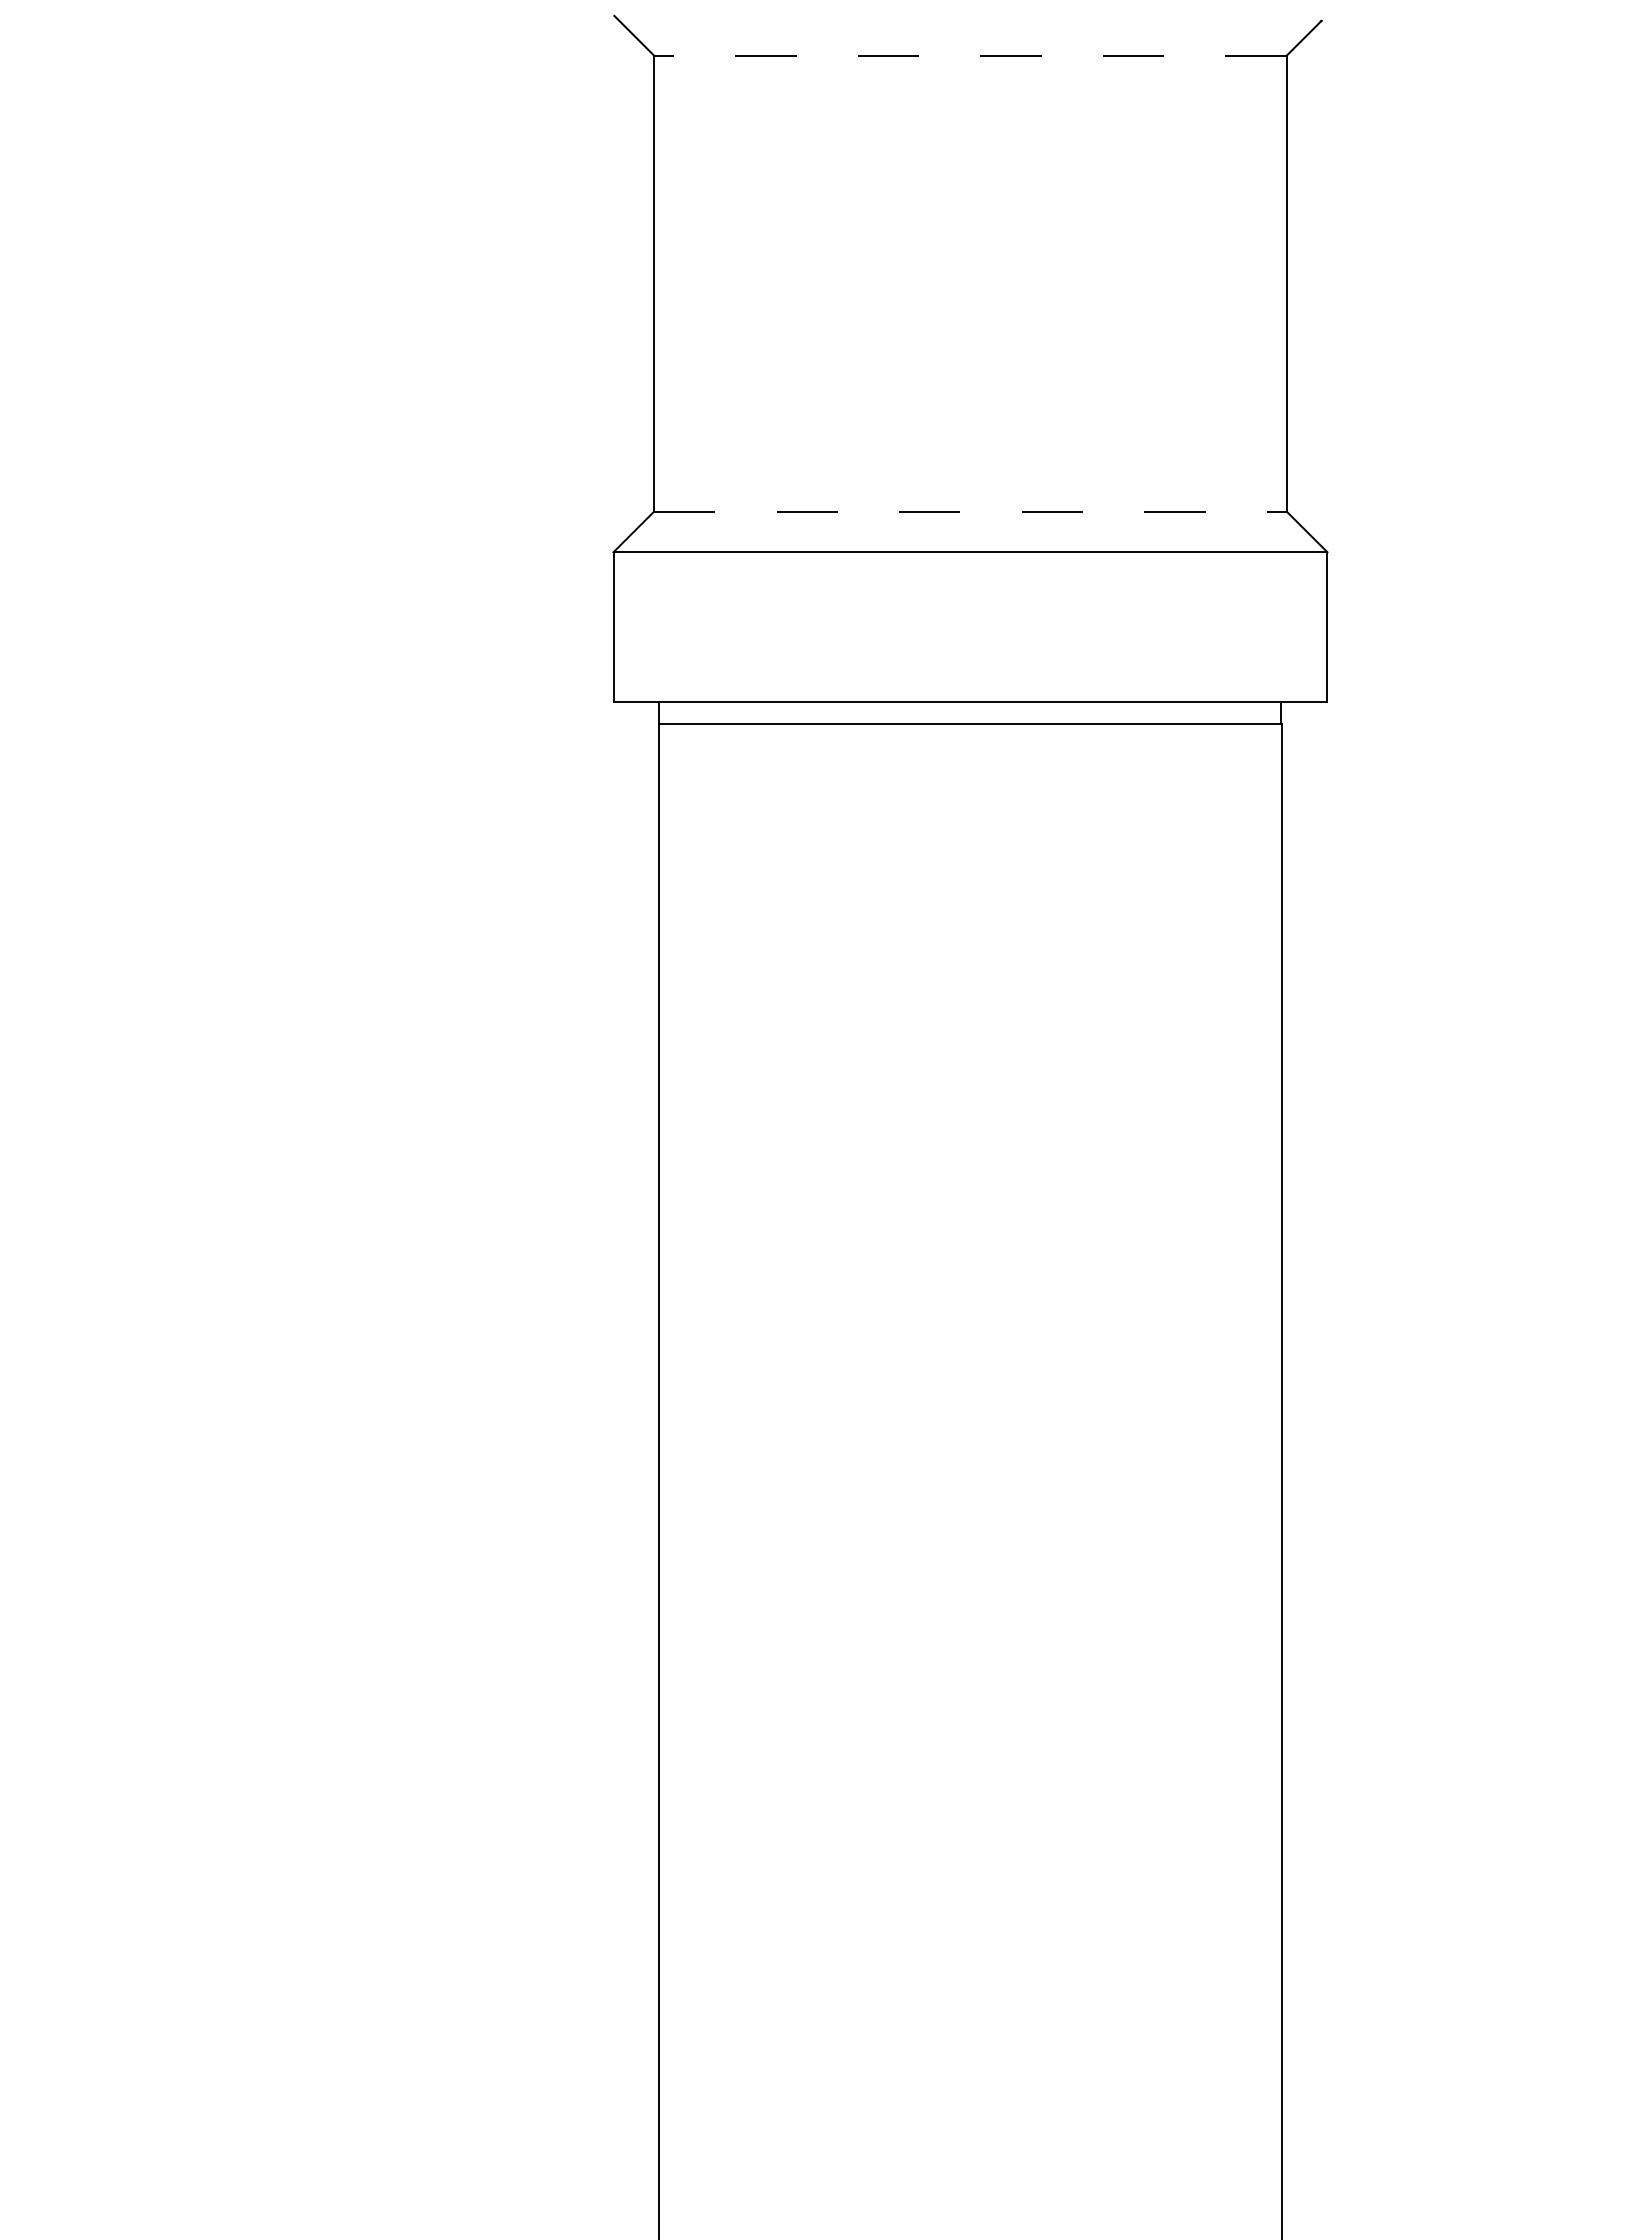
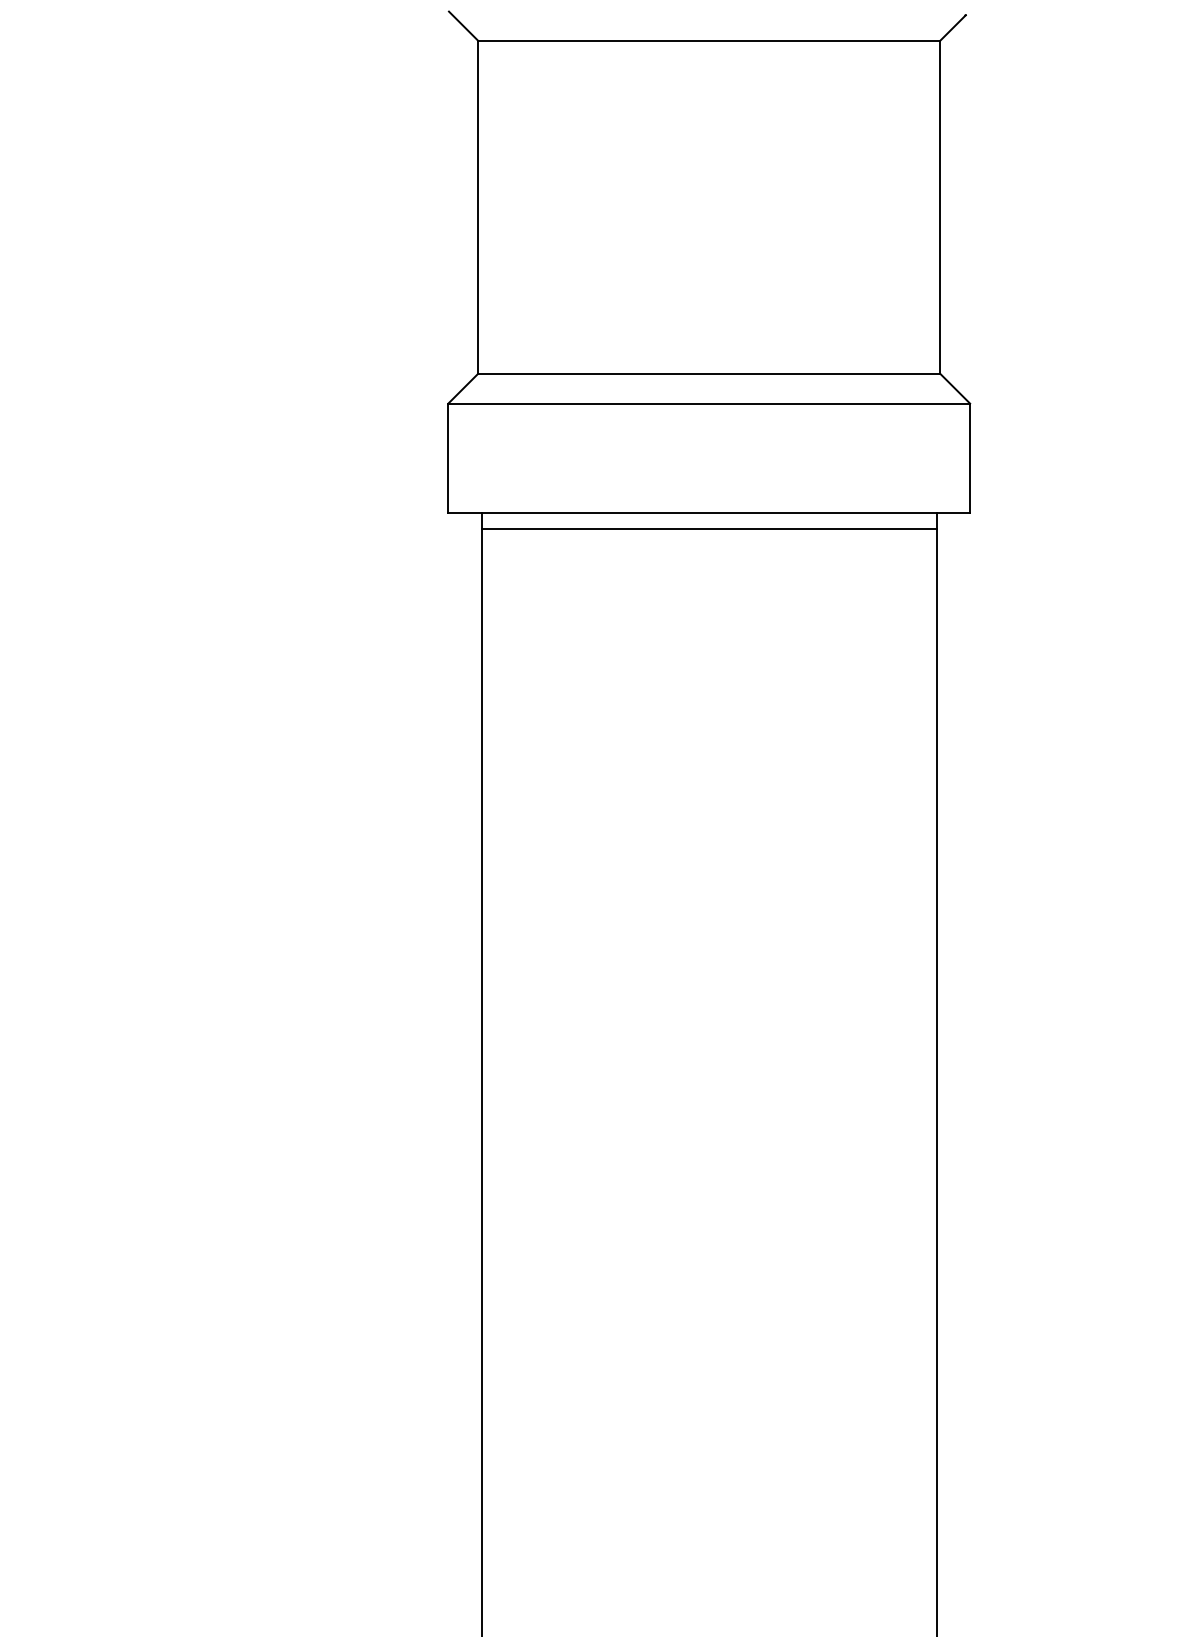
line: (969, 55) -> (708, 40), dashed -> solid
line: (970, 511) -> (709, 373), dashed -> solid

